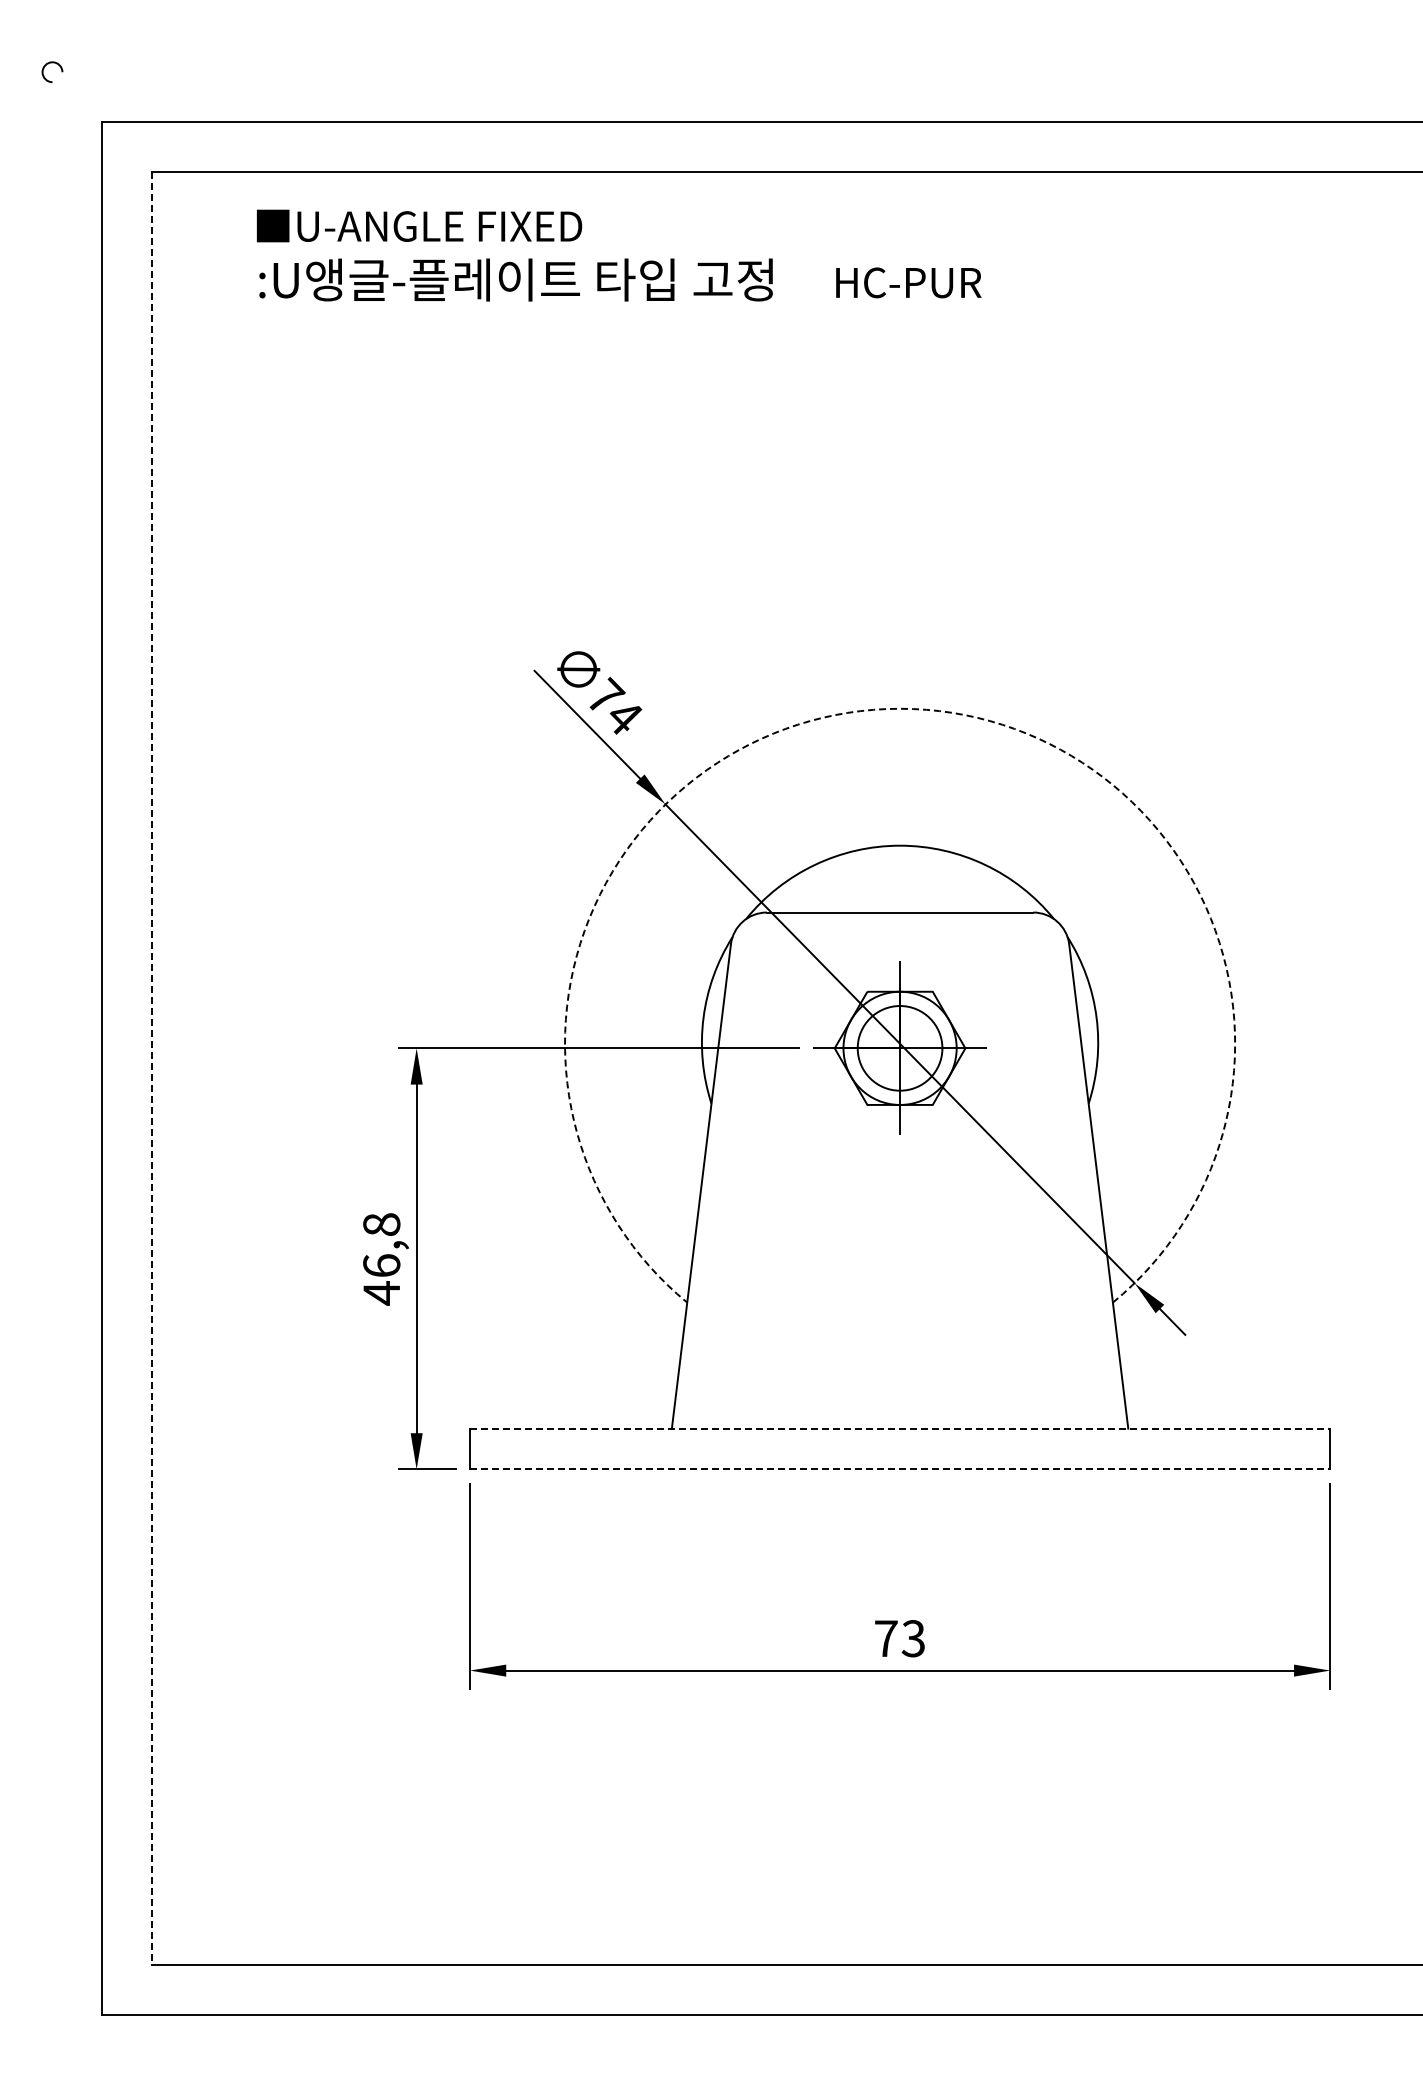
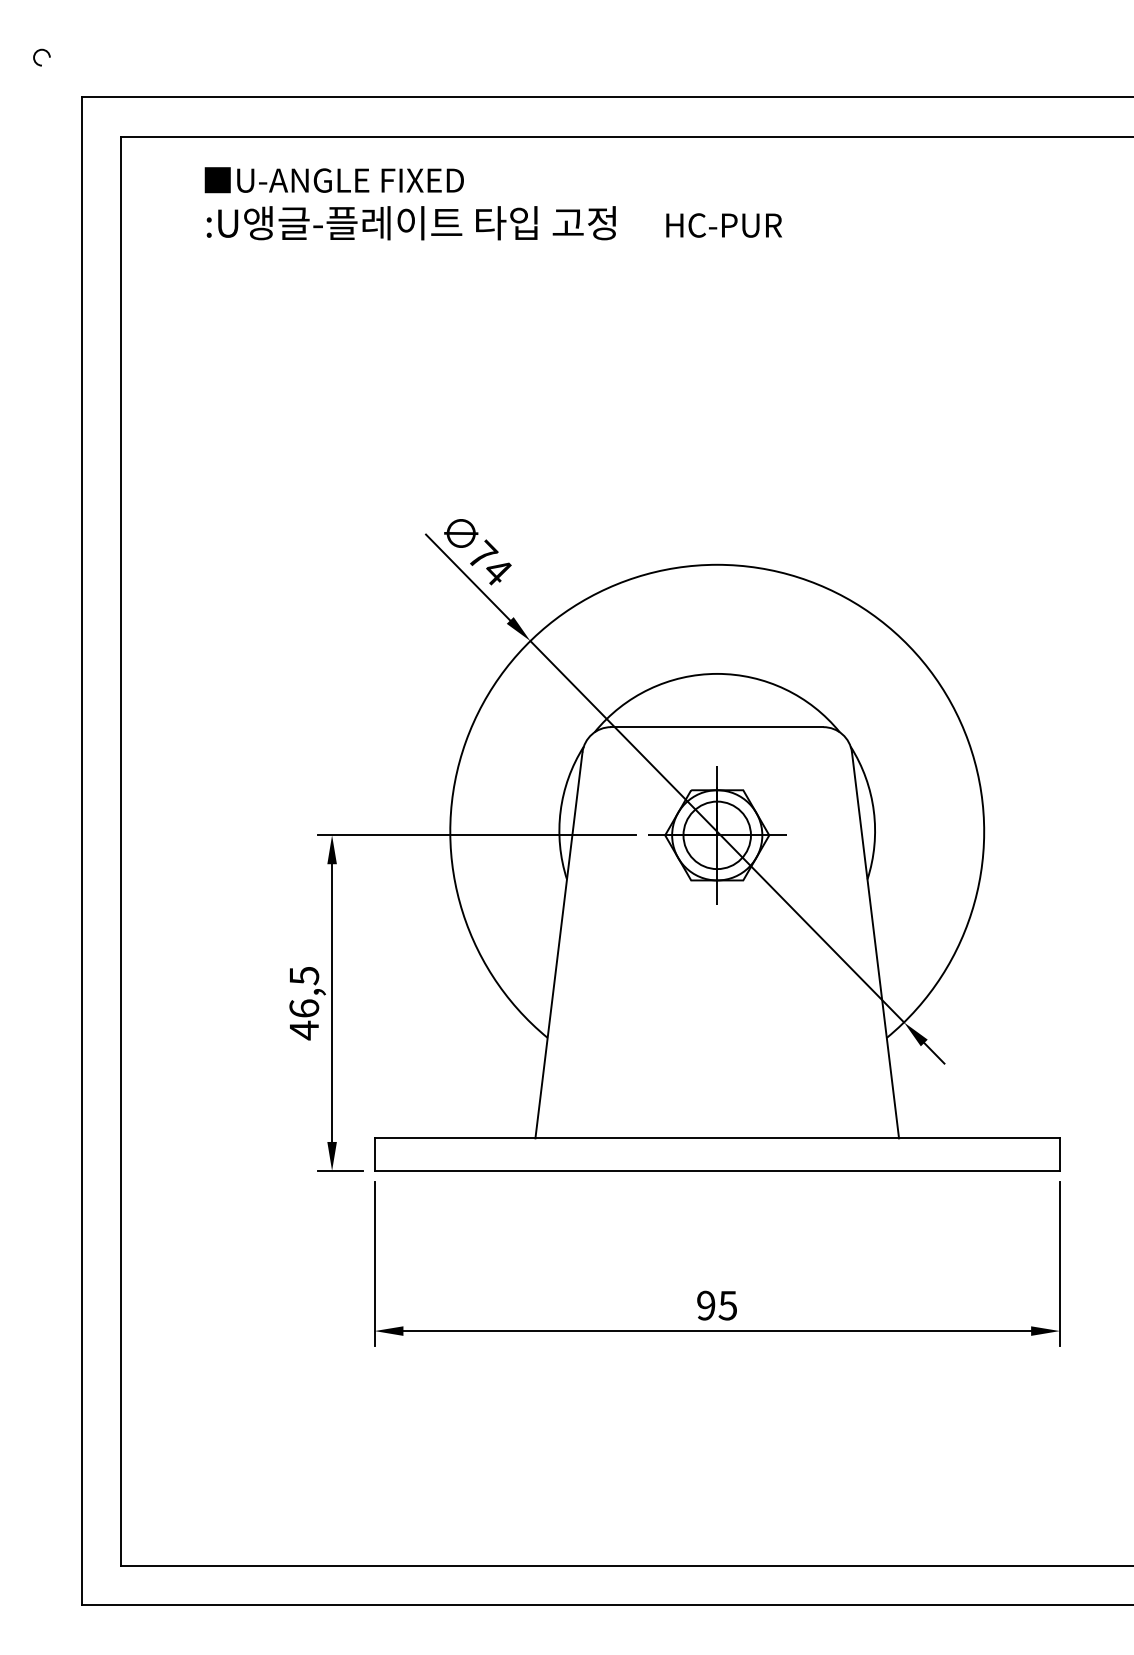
arc: (900, 708) -> (717, 564), dashed -> solid
line: (152, 1068) -> (121, 851), dashed -> solid
text: (381, 1224) -> (304, 975), 46,8 -> 46,5
line: (900, 1428) -> (717, 1138), dashed -> solid
line: (900, 1469) -> (717, 1170), dashed -> solid
text: (899, 1638) -> (716, 1305), 73 -> 95

